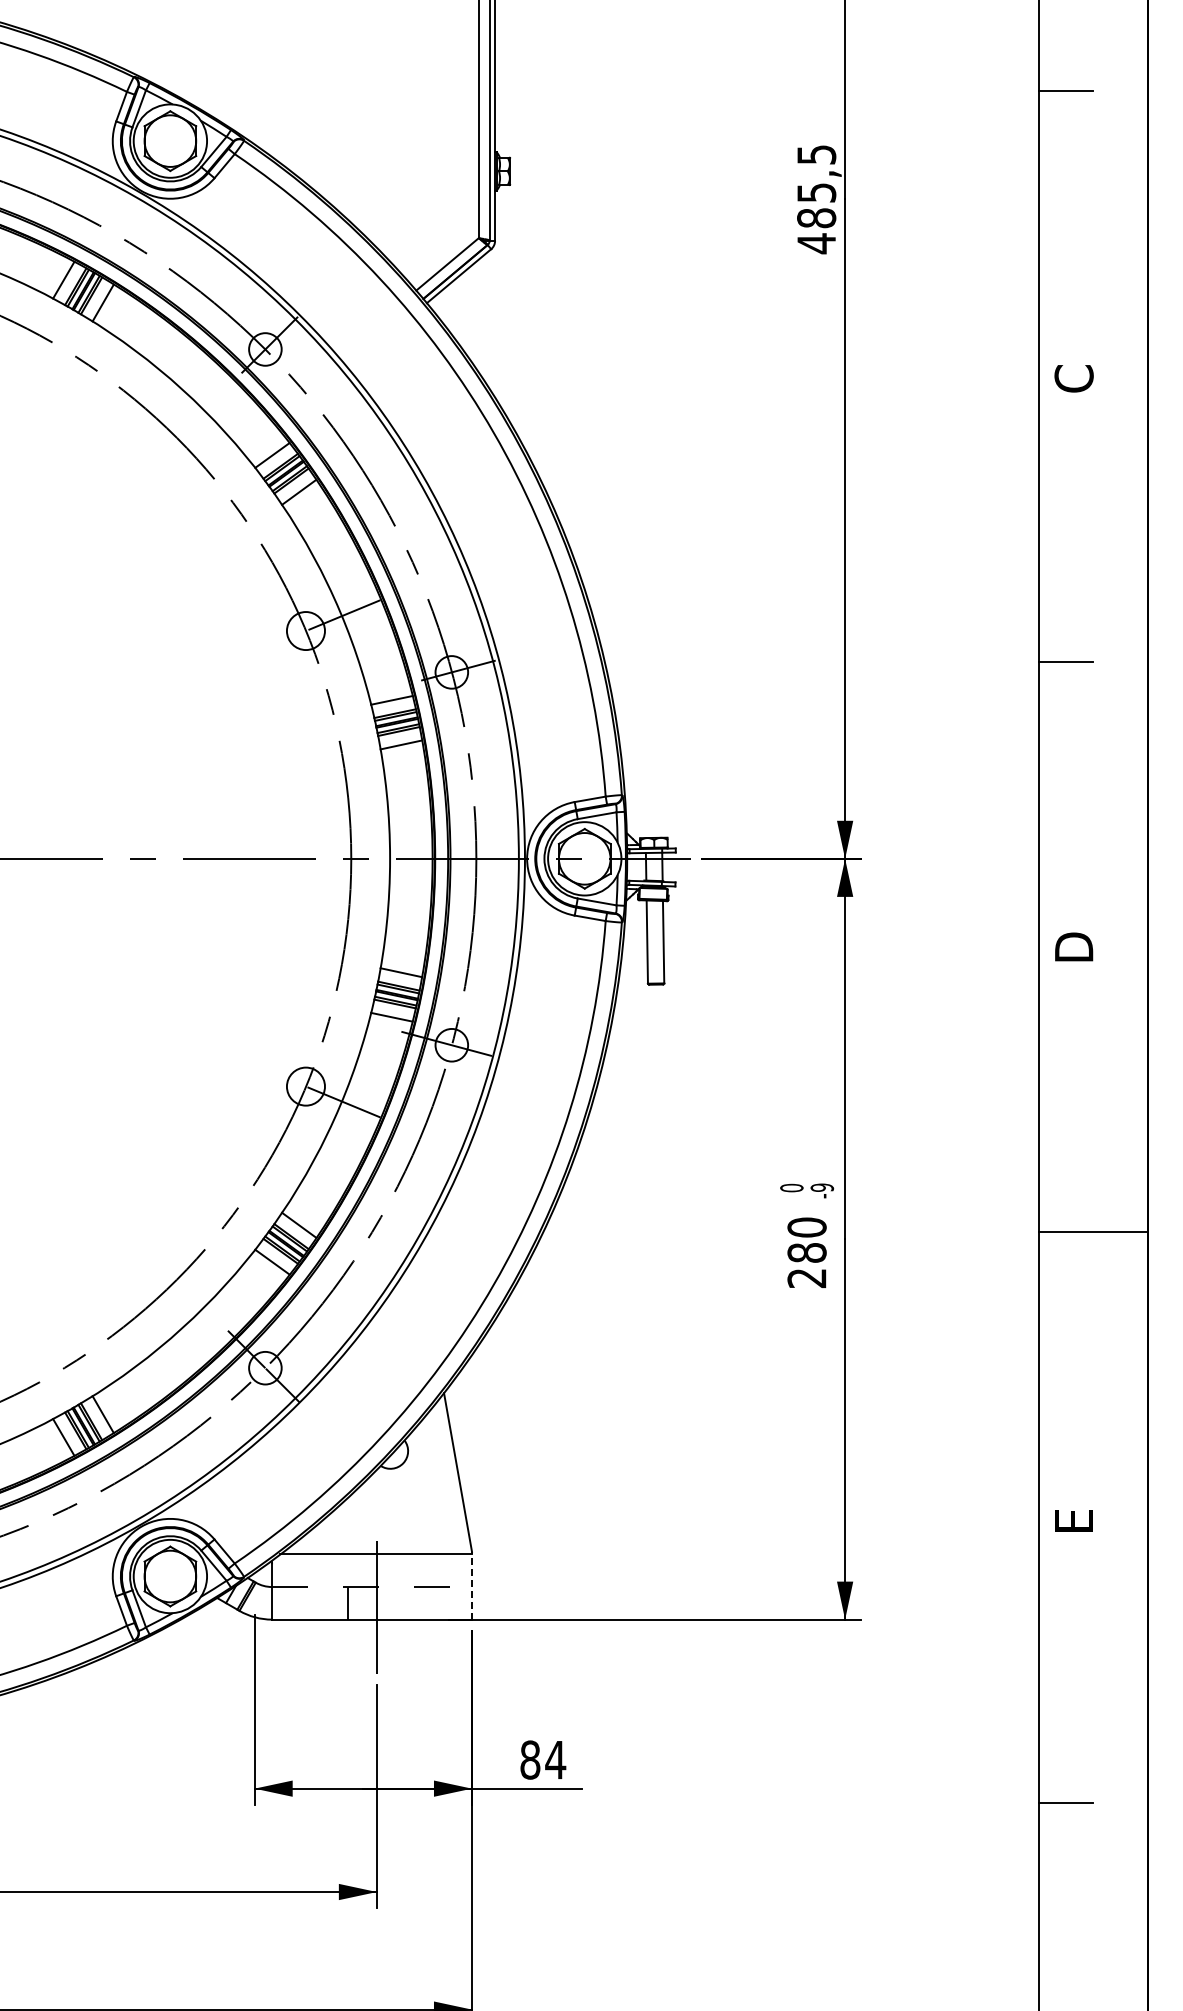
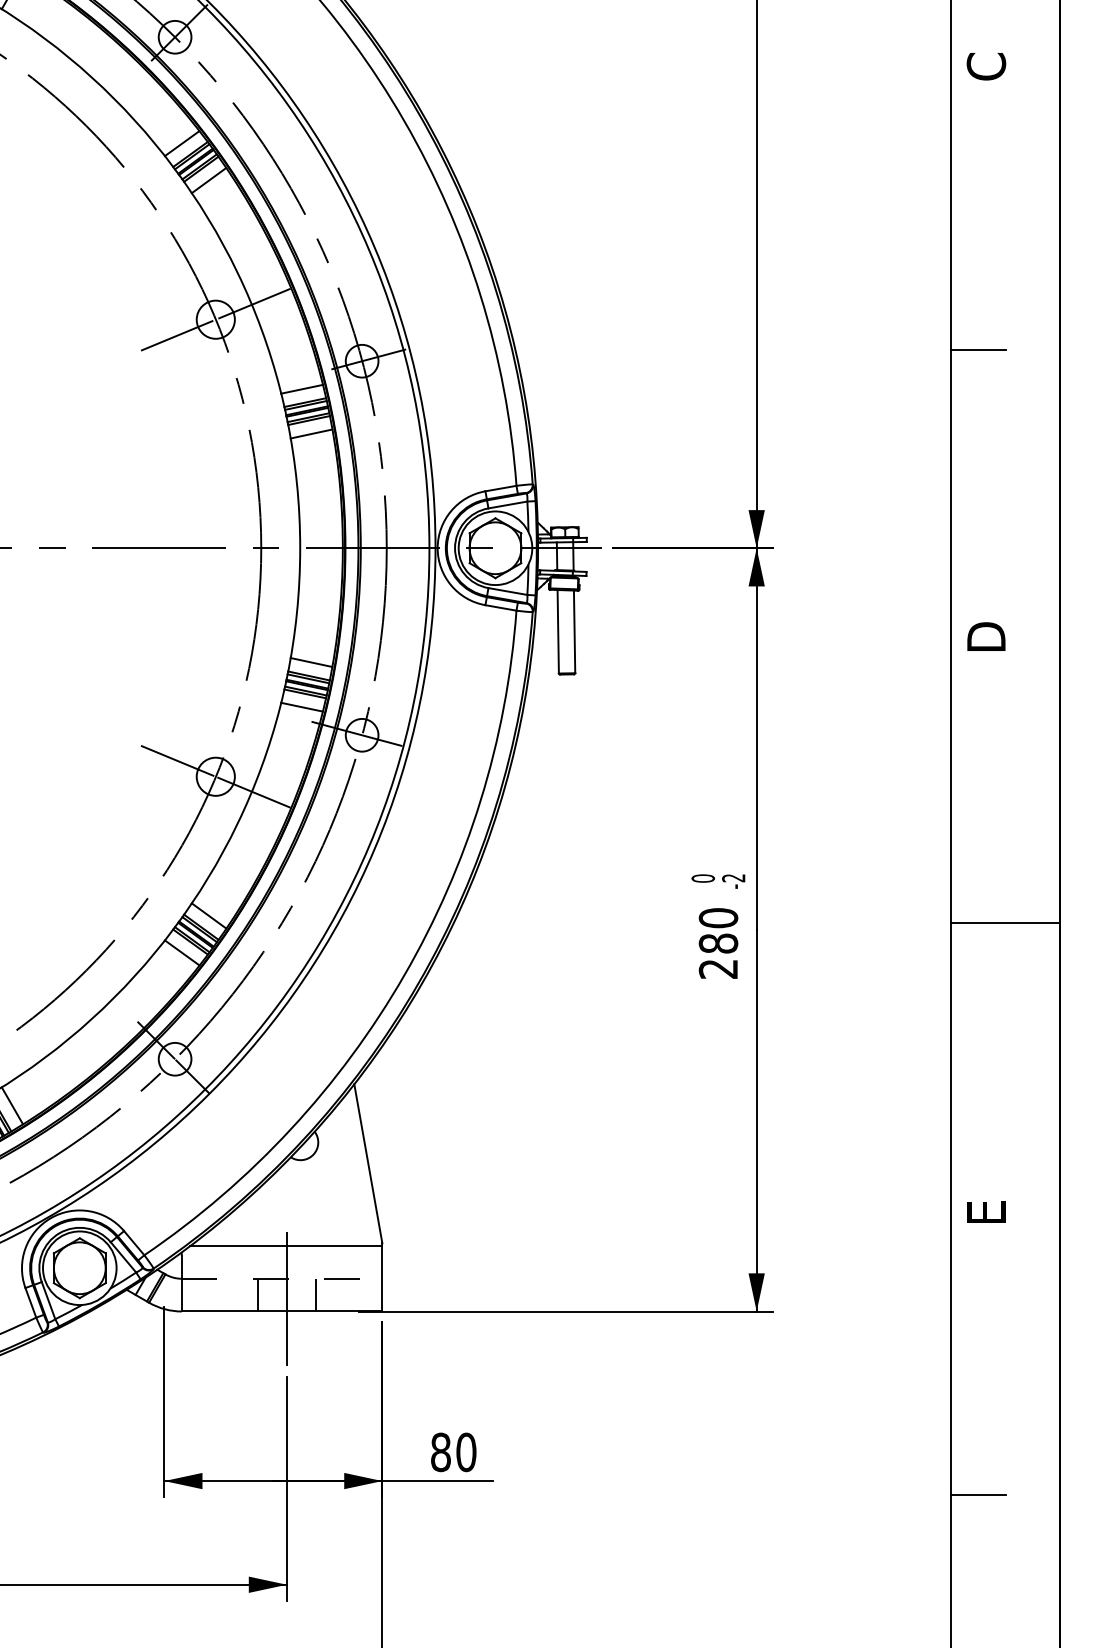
line: (267, 646) -> (177, 335), added
line: (267, 1070) -> (177, 760), added
text: (822, 1187) -> (733, 877), -9 -> -2
line: (472, 1585) -> (382, 1277), dashed -> solid
line: (405, 1603) -> (315, 1295), added
text: (555, 1759) -> (466, 1451), 84 -> 80

